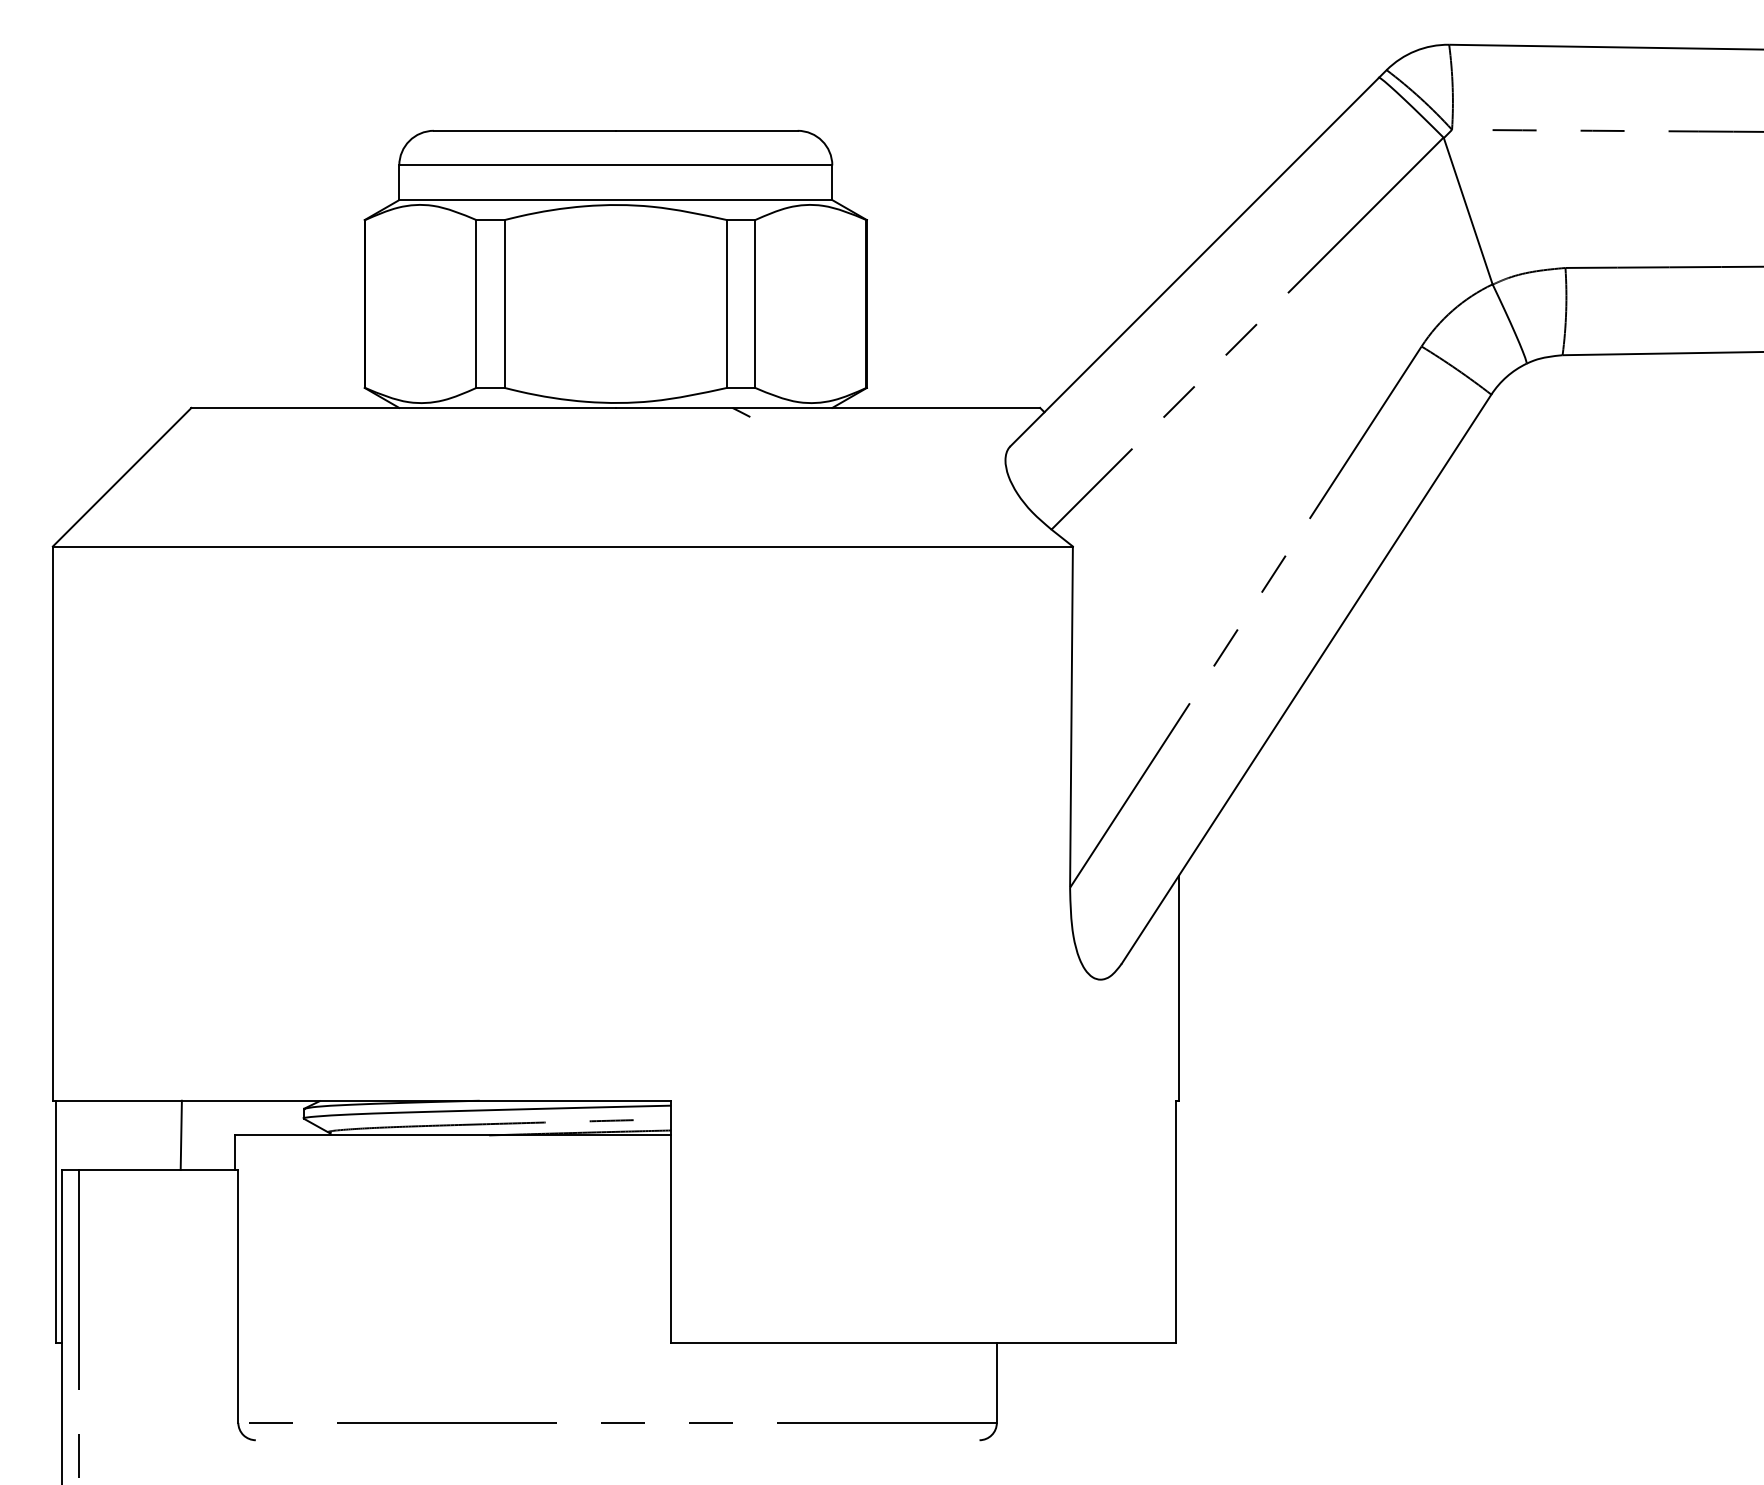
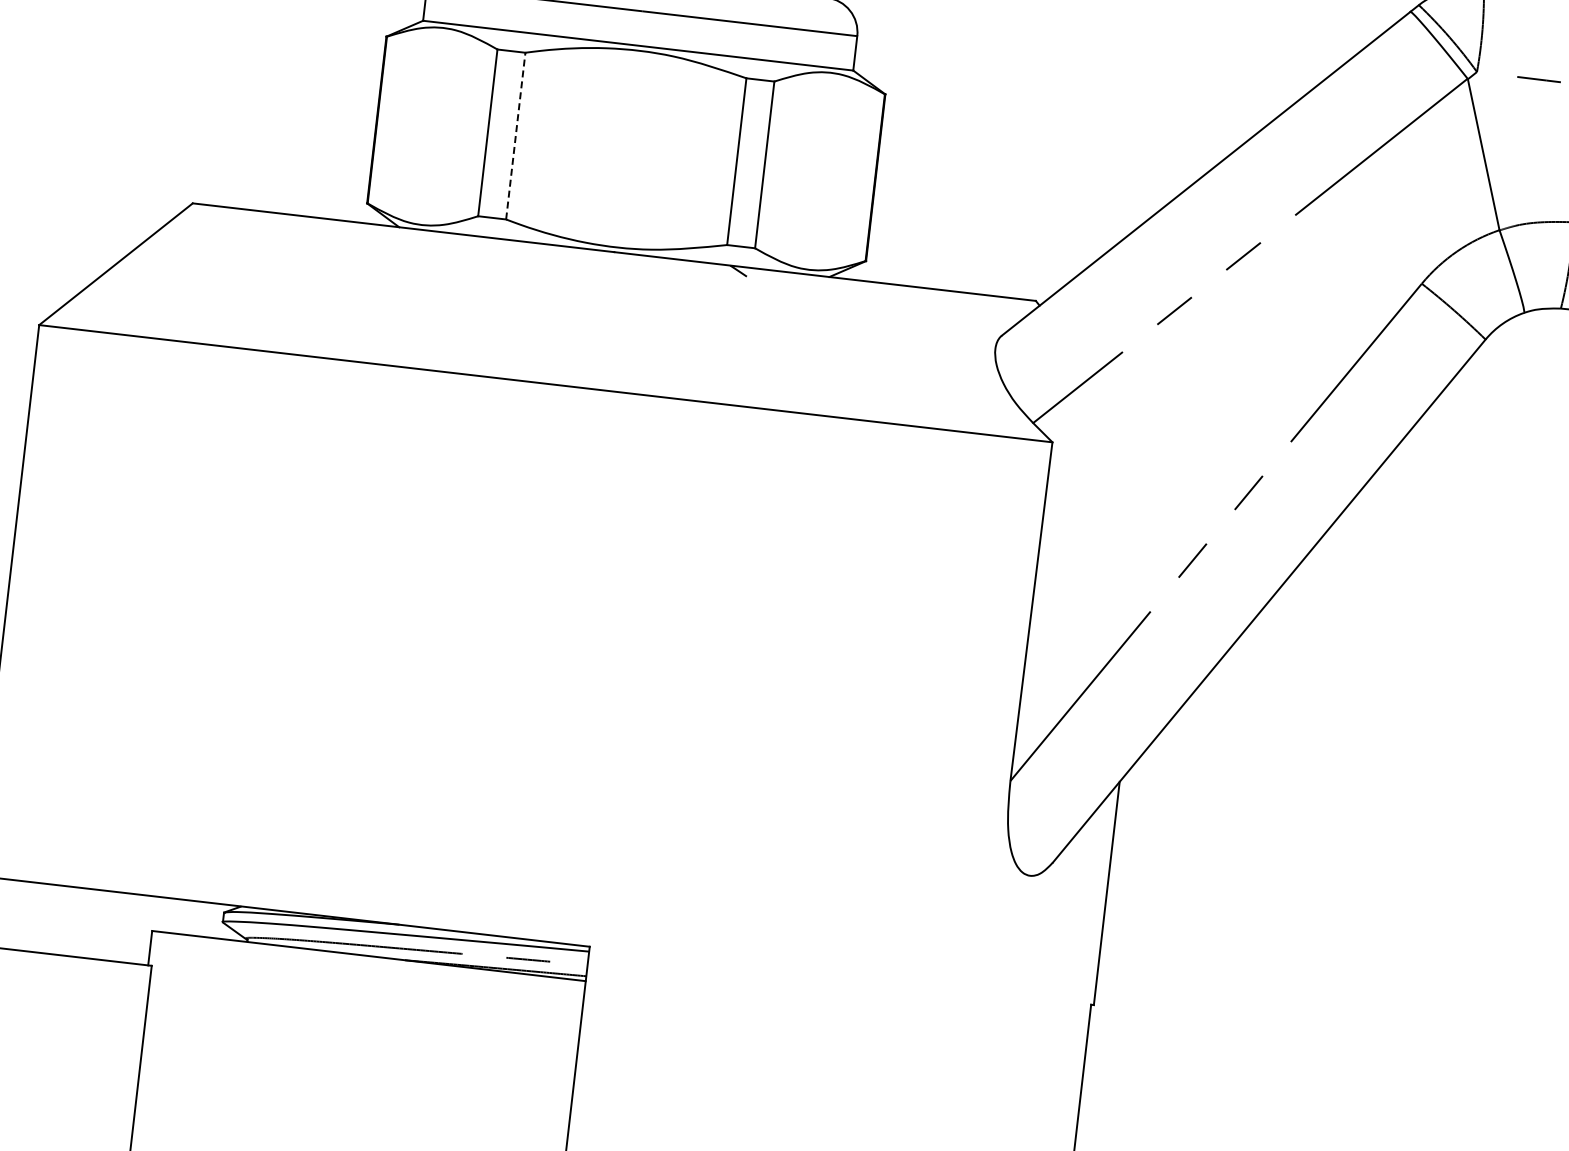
line: (504, 304) -> (515, 136), solid -> dashed
line: (180, 1135) -> (98, 924), removed

